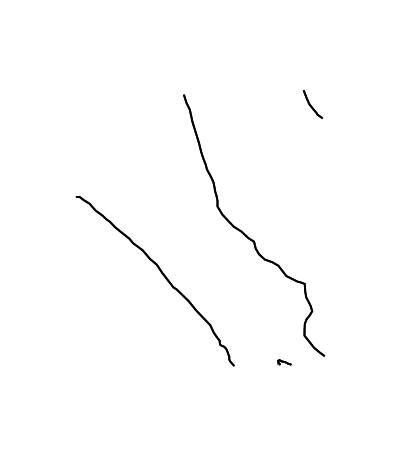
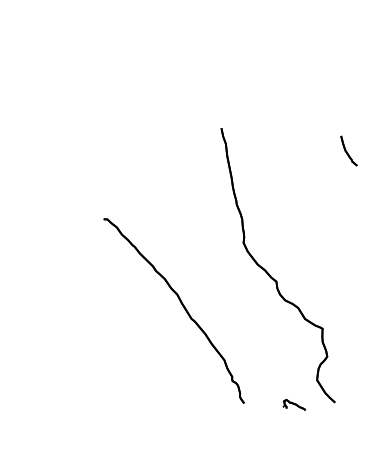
part: (284, 362) -> (294, 404), size x1.67

